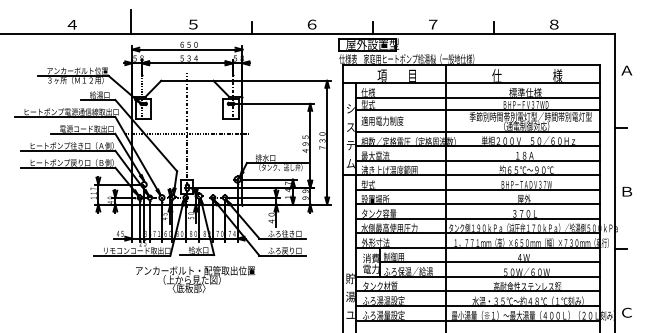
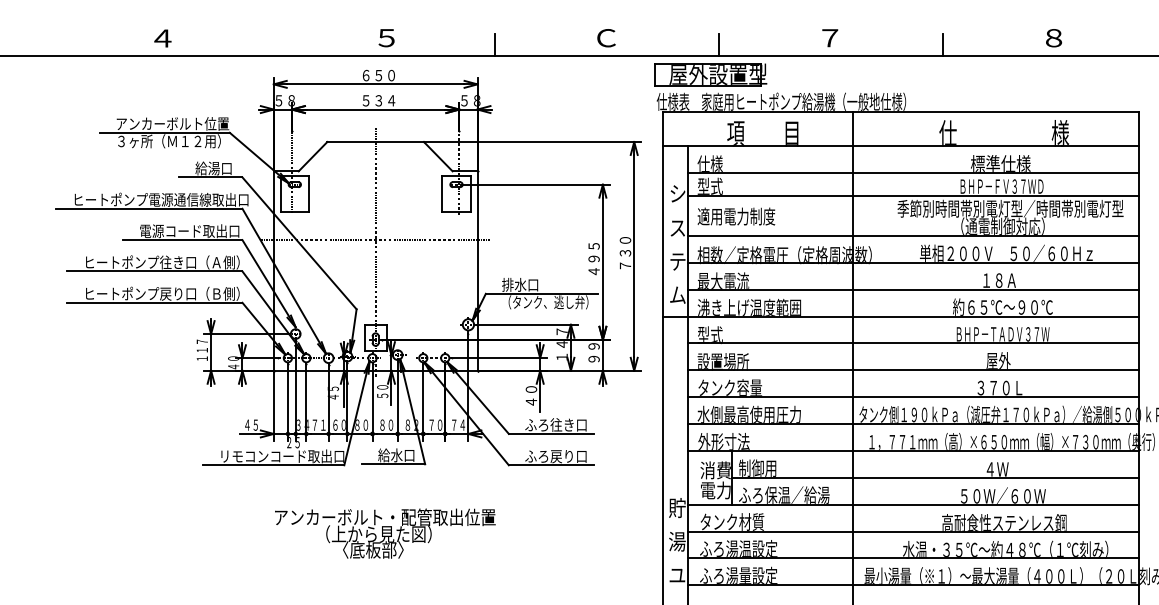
line: (130, 22) -> (270, 34), removed
text: (312, 24) -> (606, 37), ６ -> Ｃ
text: (195, 279) -> (385, 533), moved

